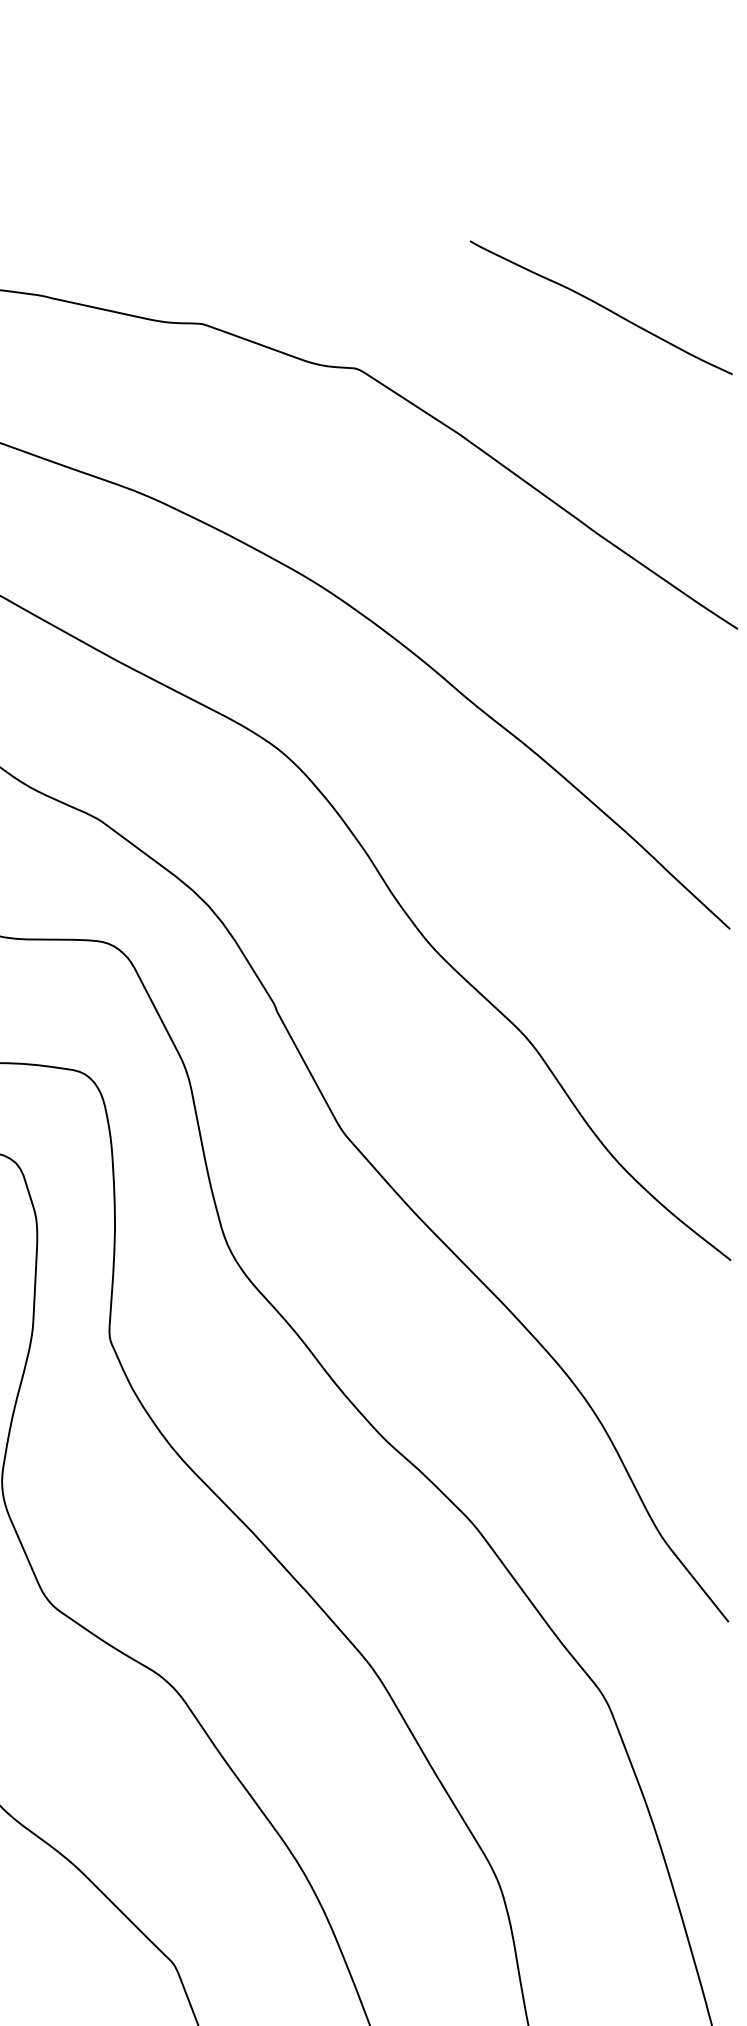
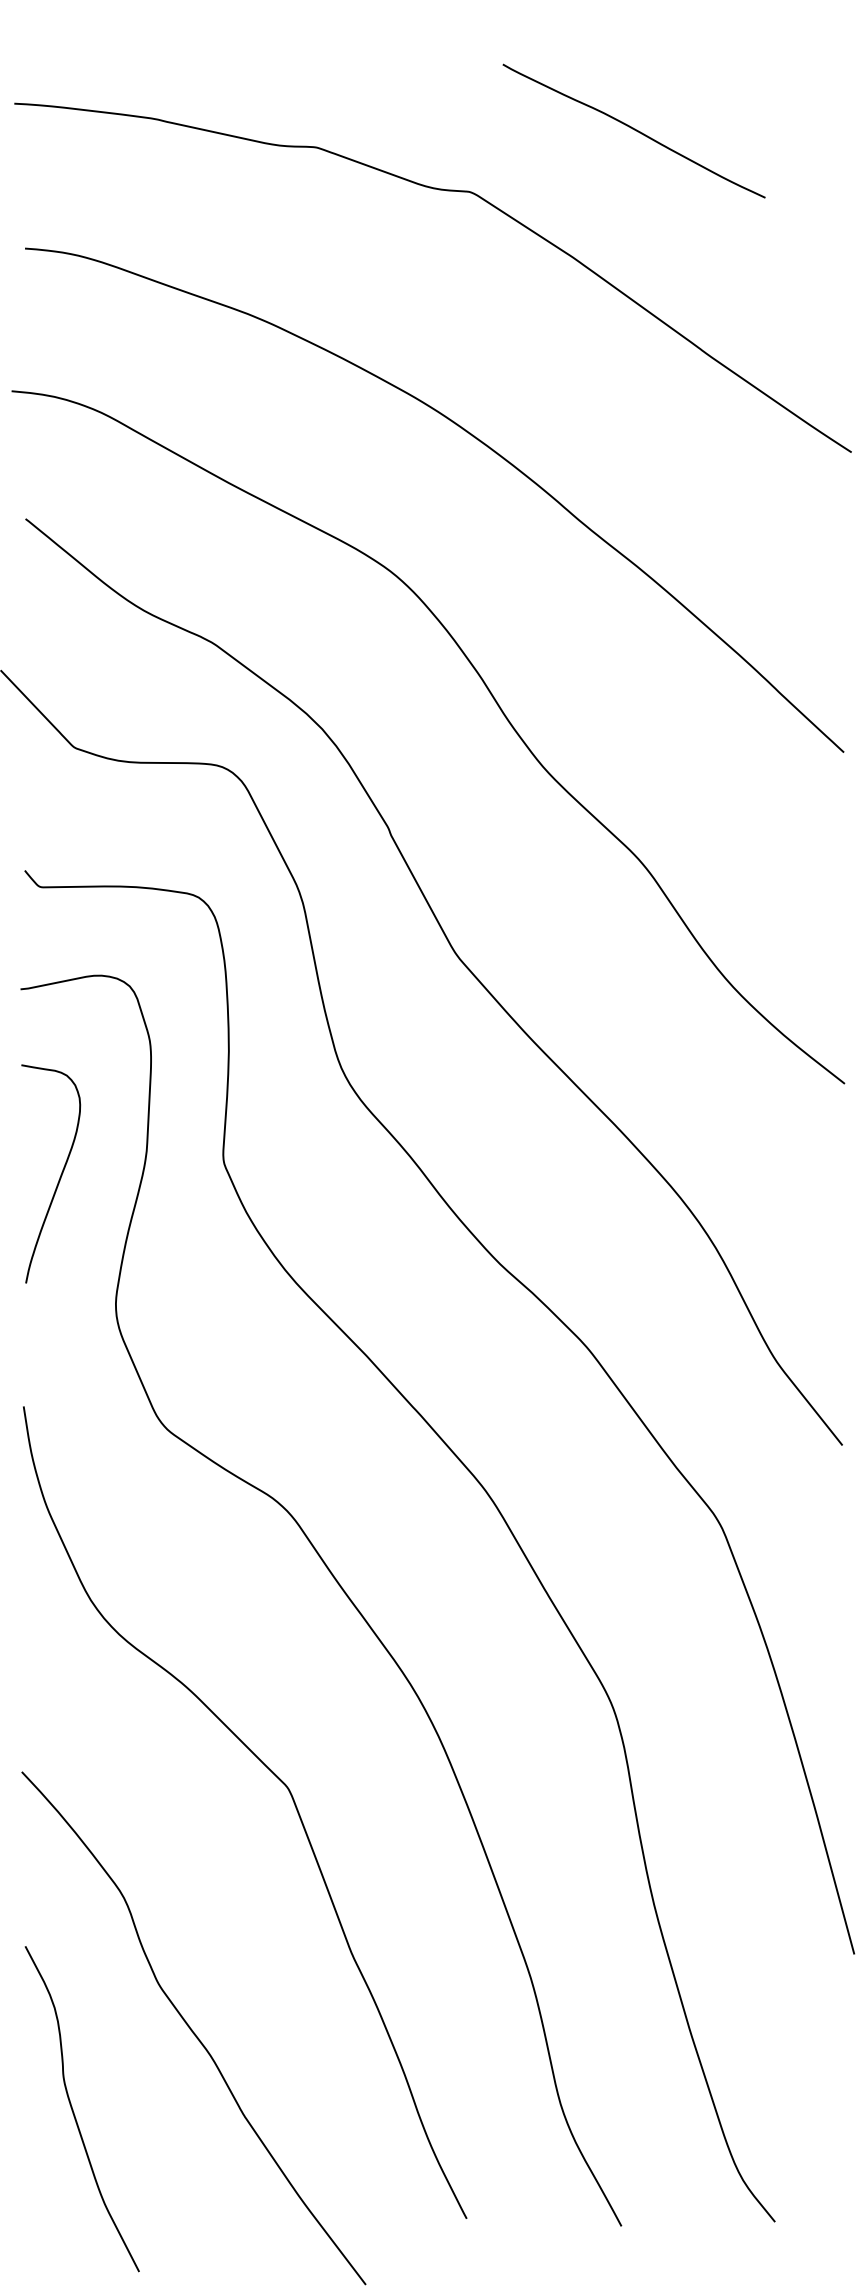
curve: (600, 306) -> (633, 129), moved

